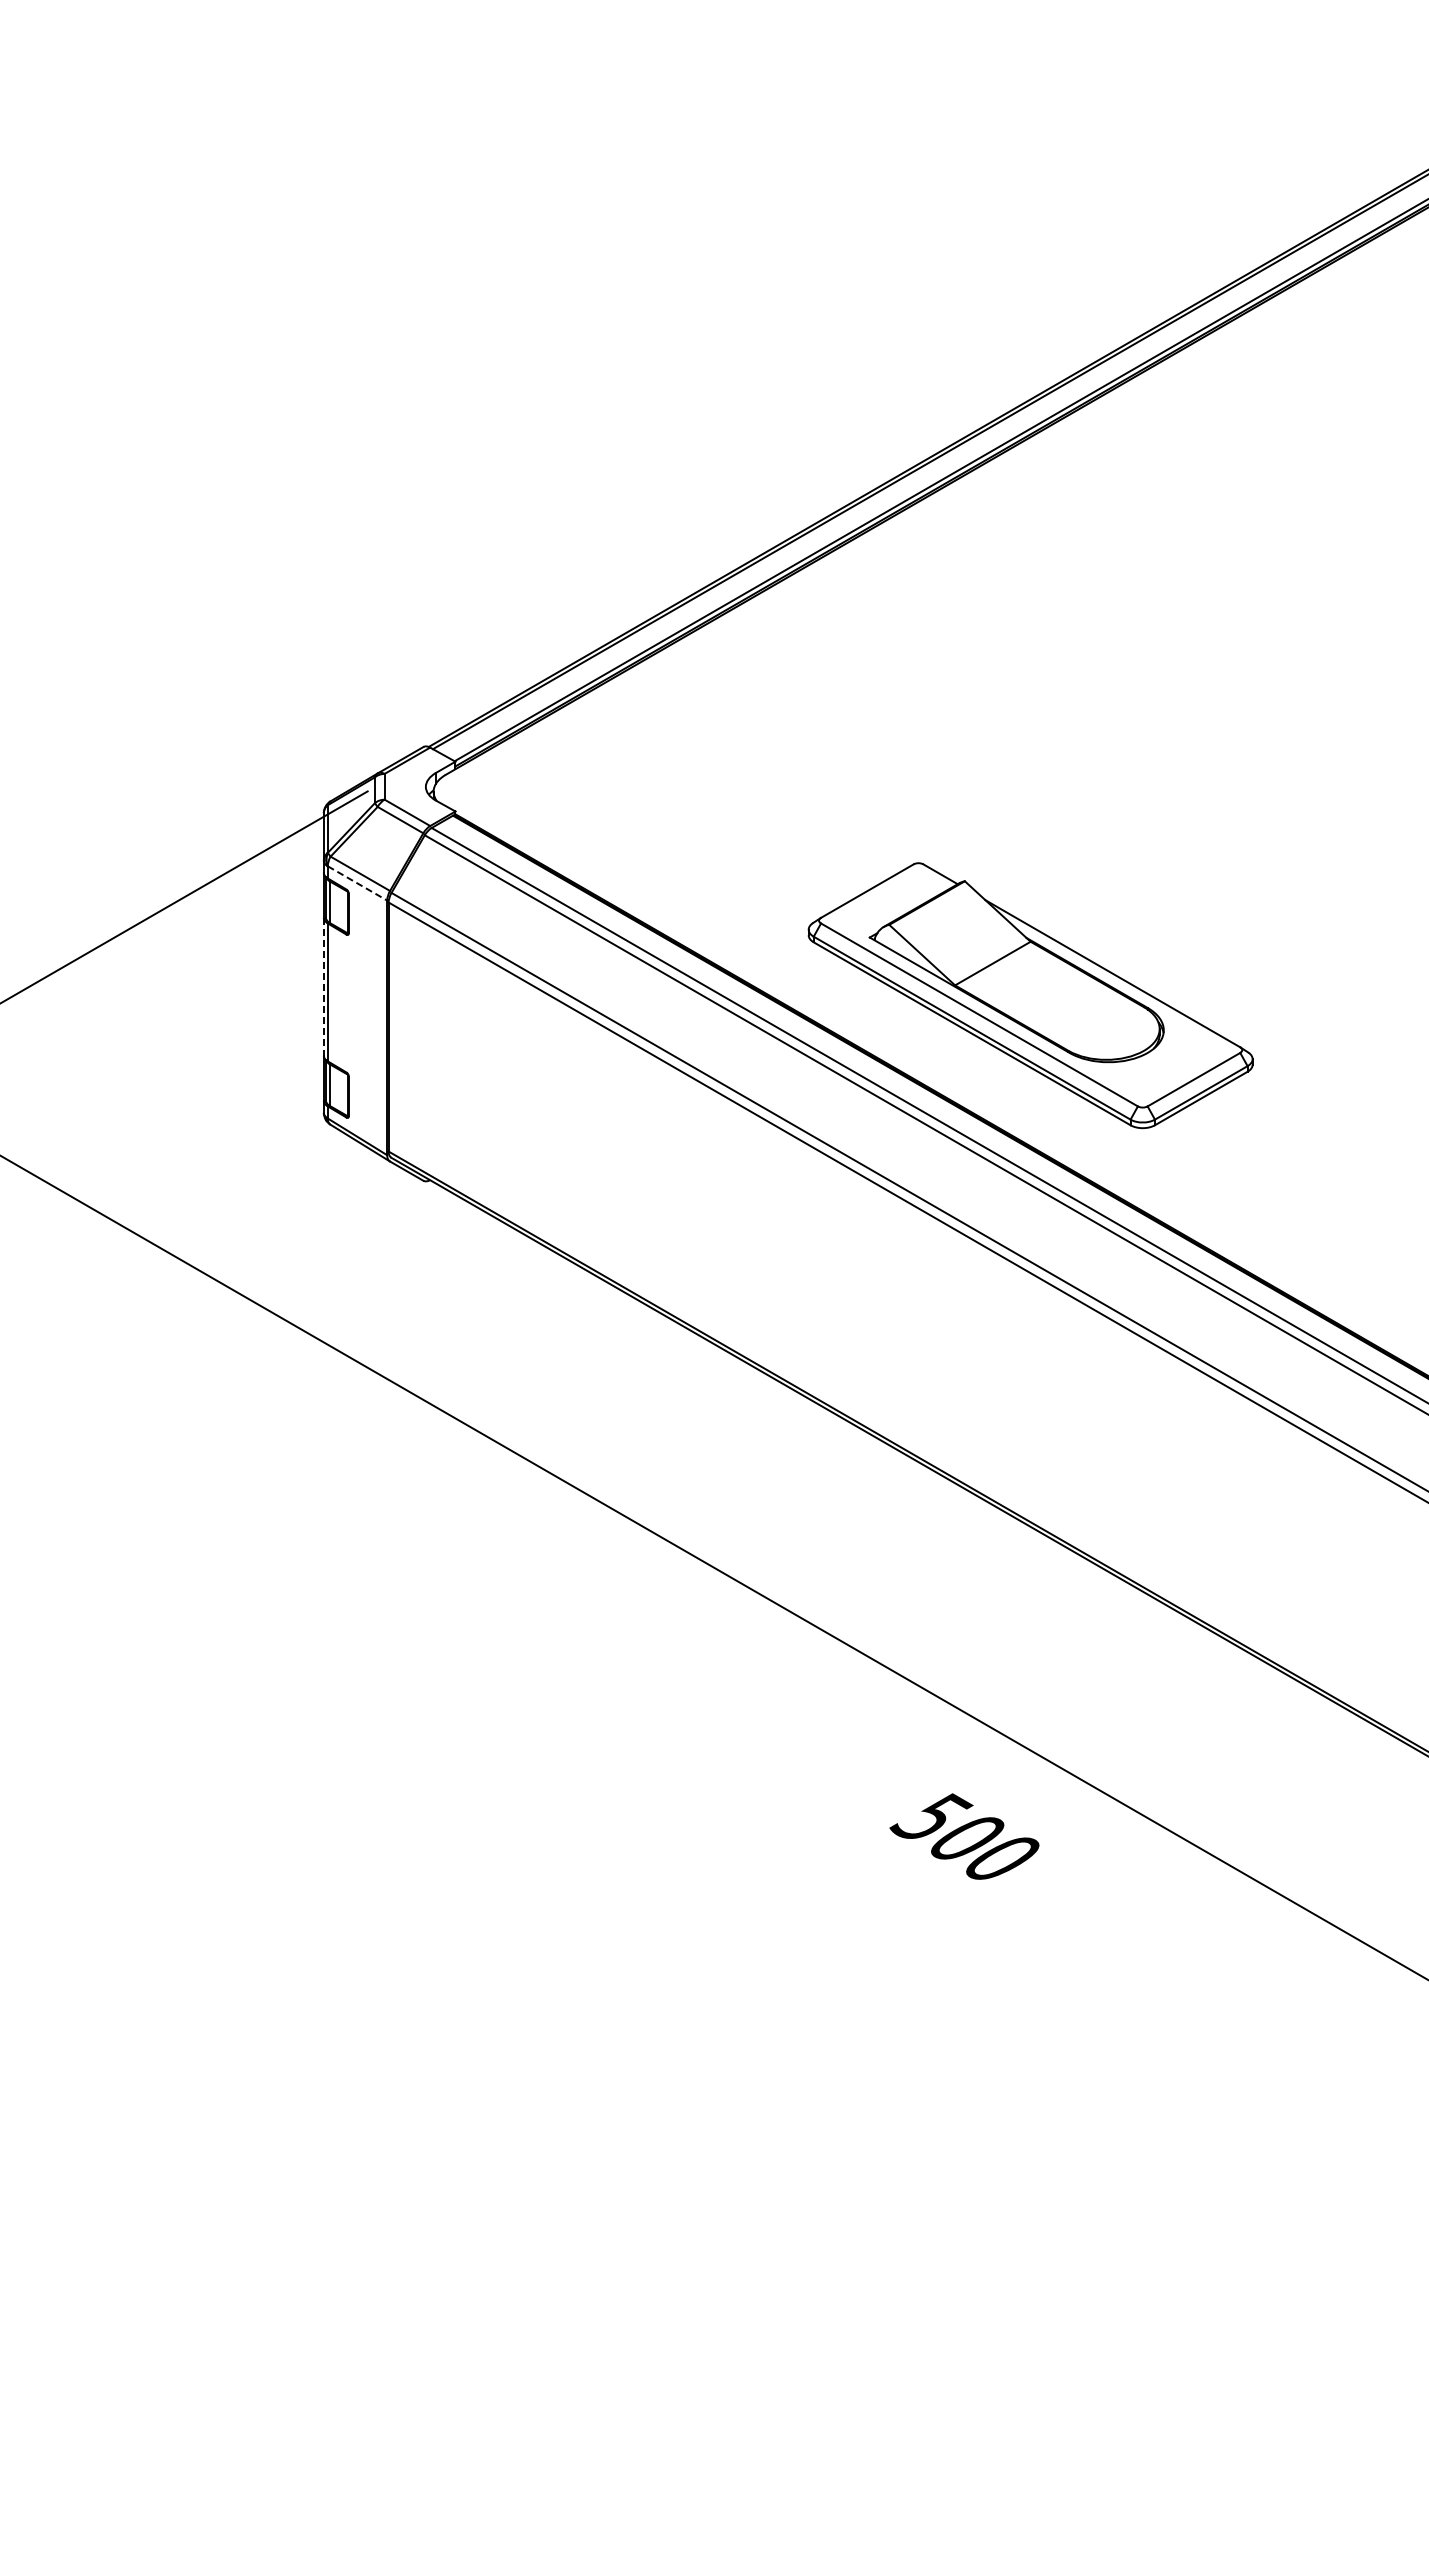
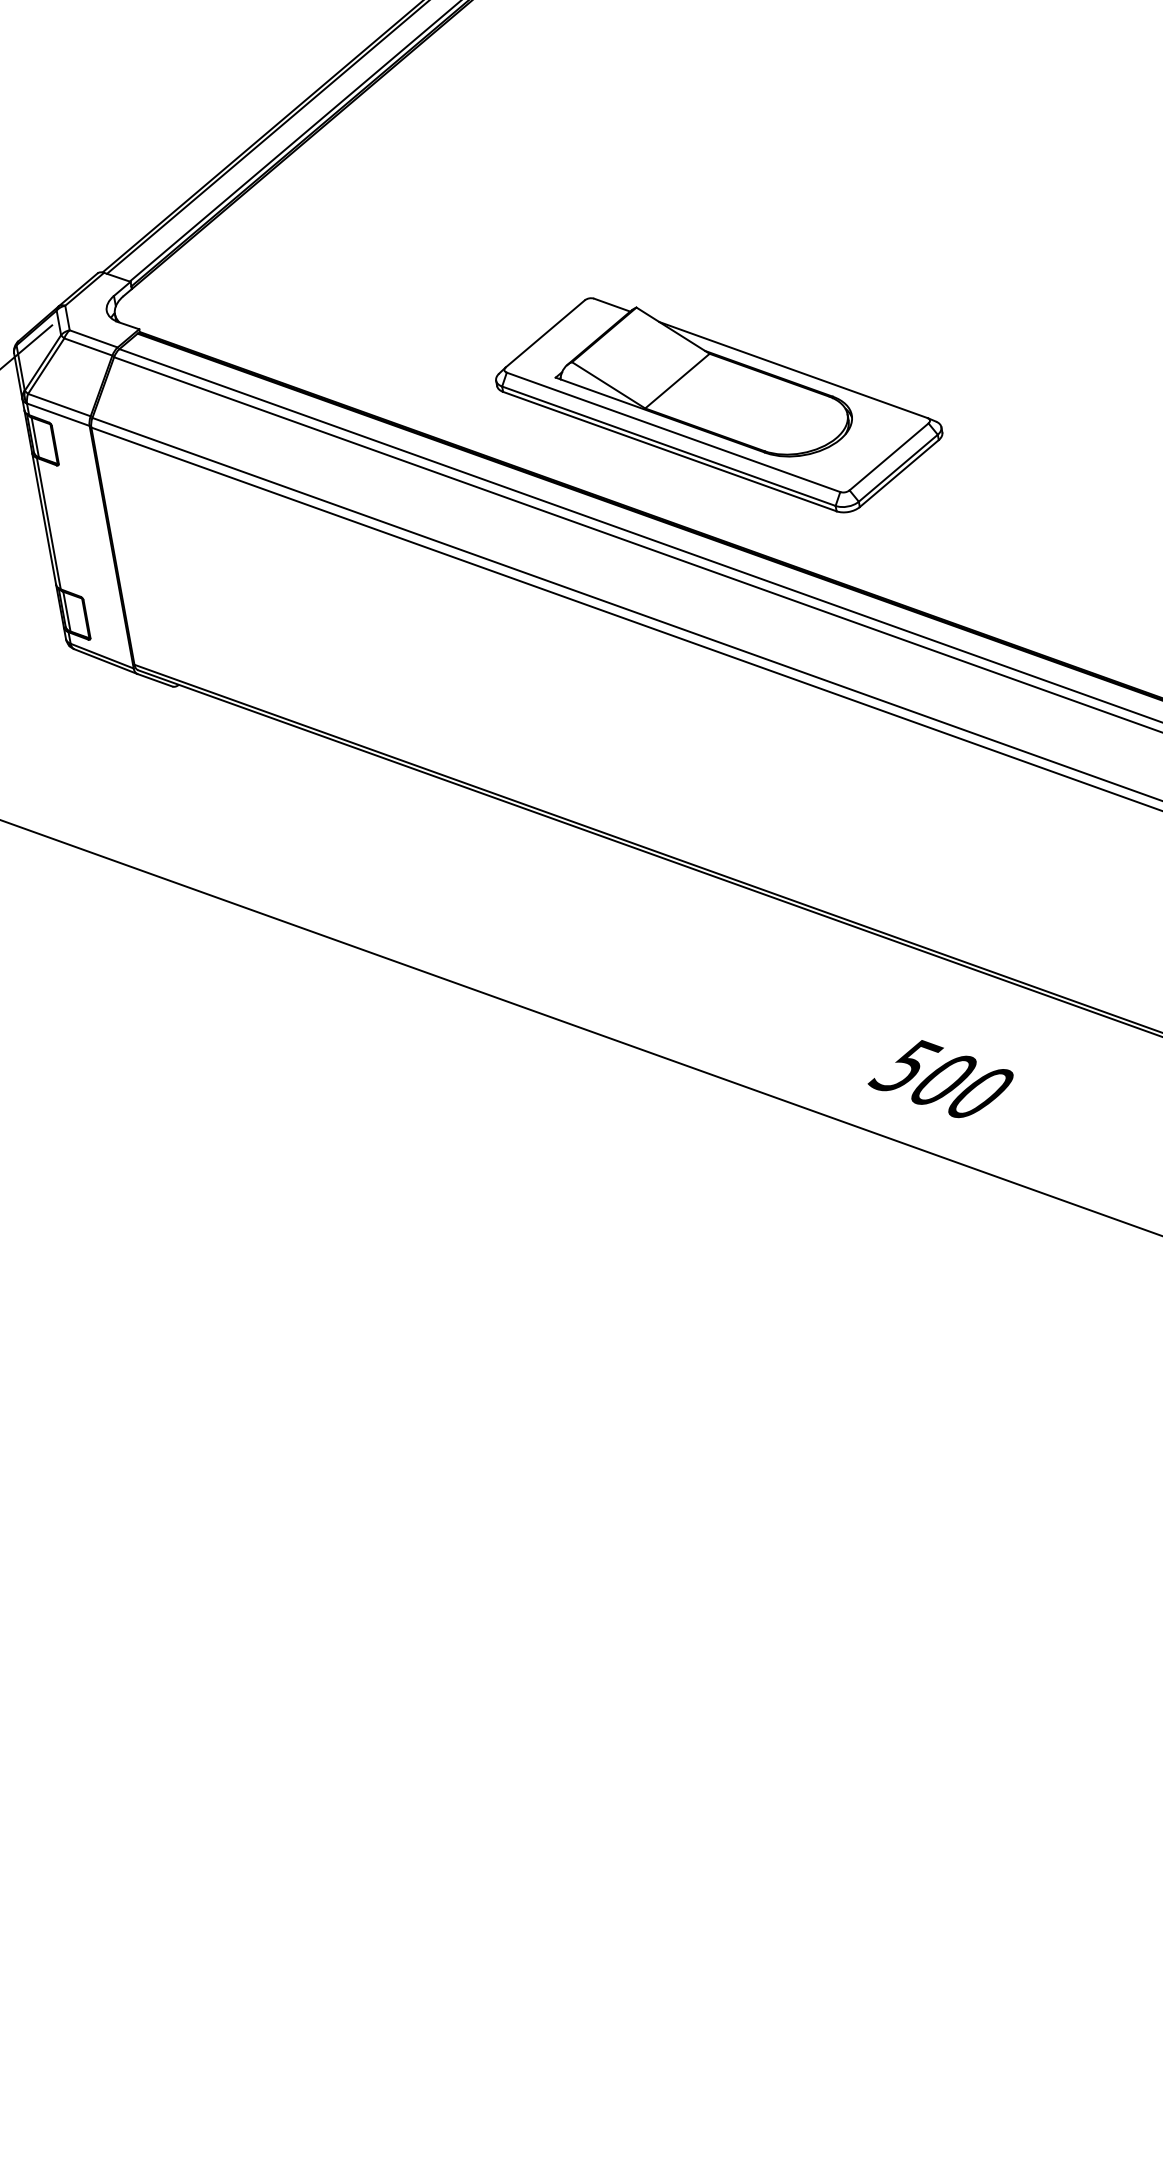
line: (357, 883) -> (58, 414), dashed -> solid
line: (323, 986) -> (43, 518), dashed -> solid
text: (964, 1836) -> (940, 1079), moved

